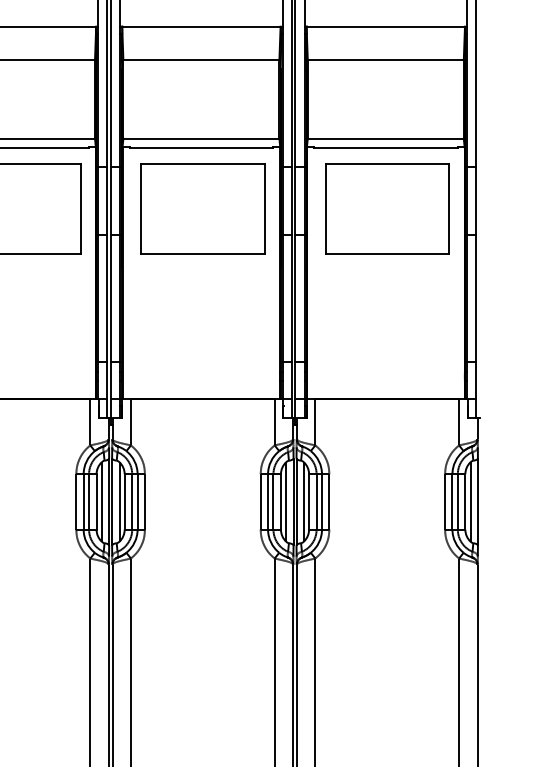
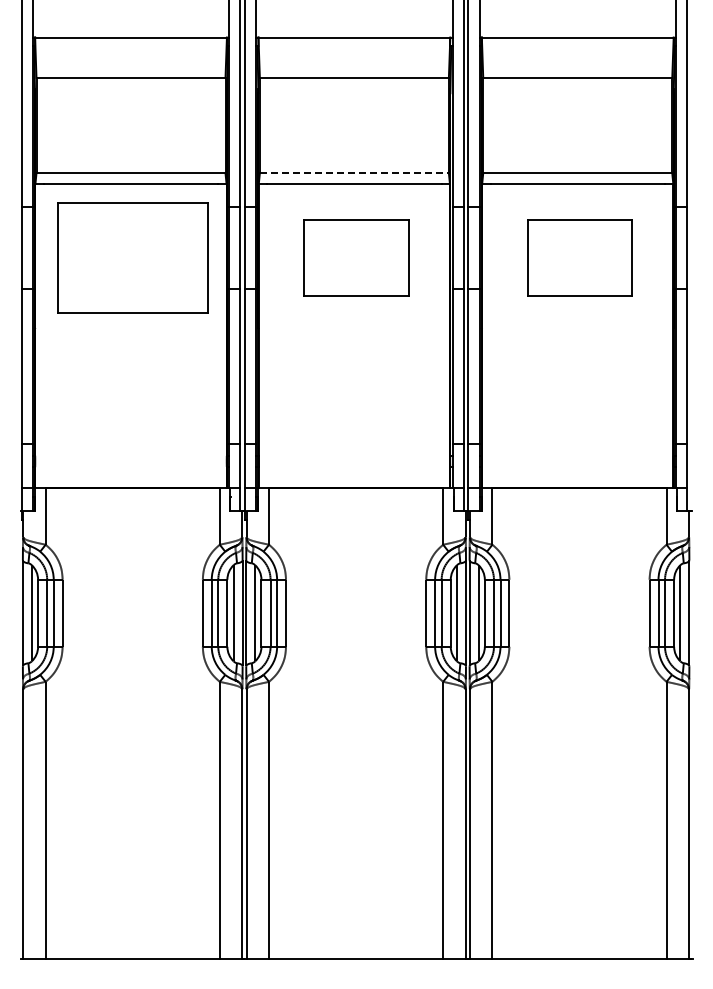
line: (201, 138) -> (354, 173), solid -> dashed
part: (203, 208) -> (356, 257), size x0.7
part: (387, 208) -> (579, 257), size x0.7

